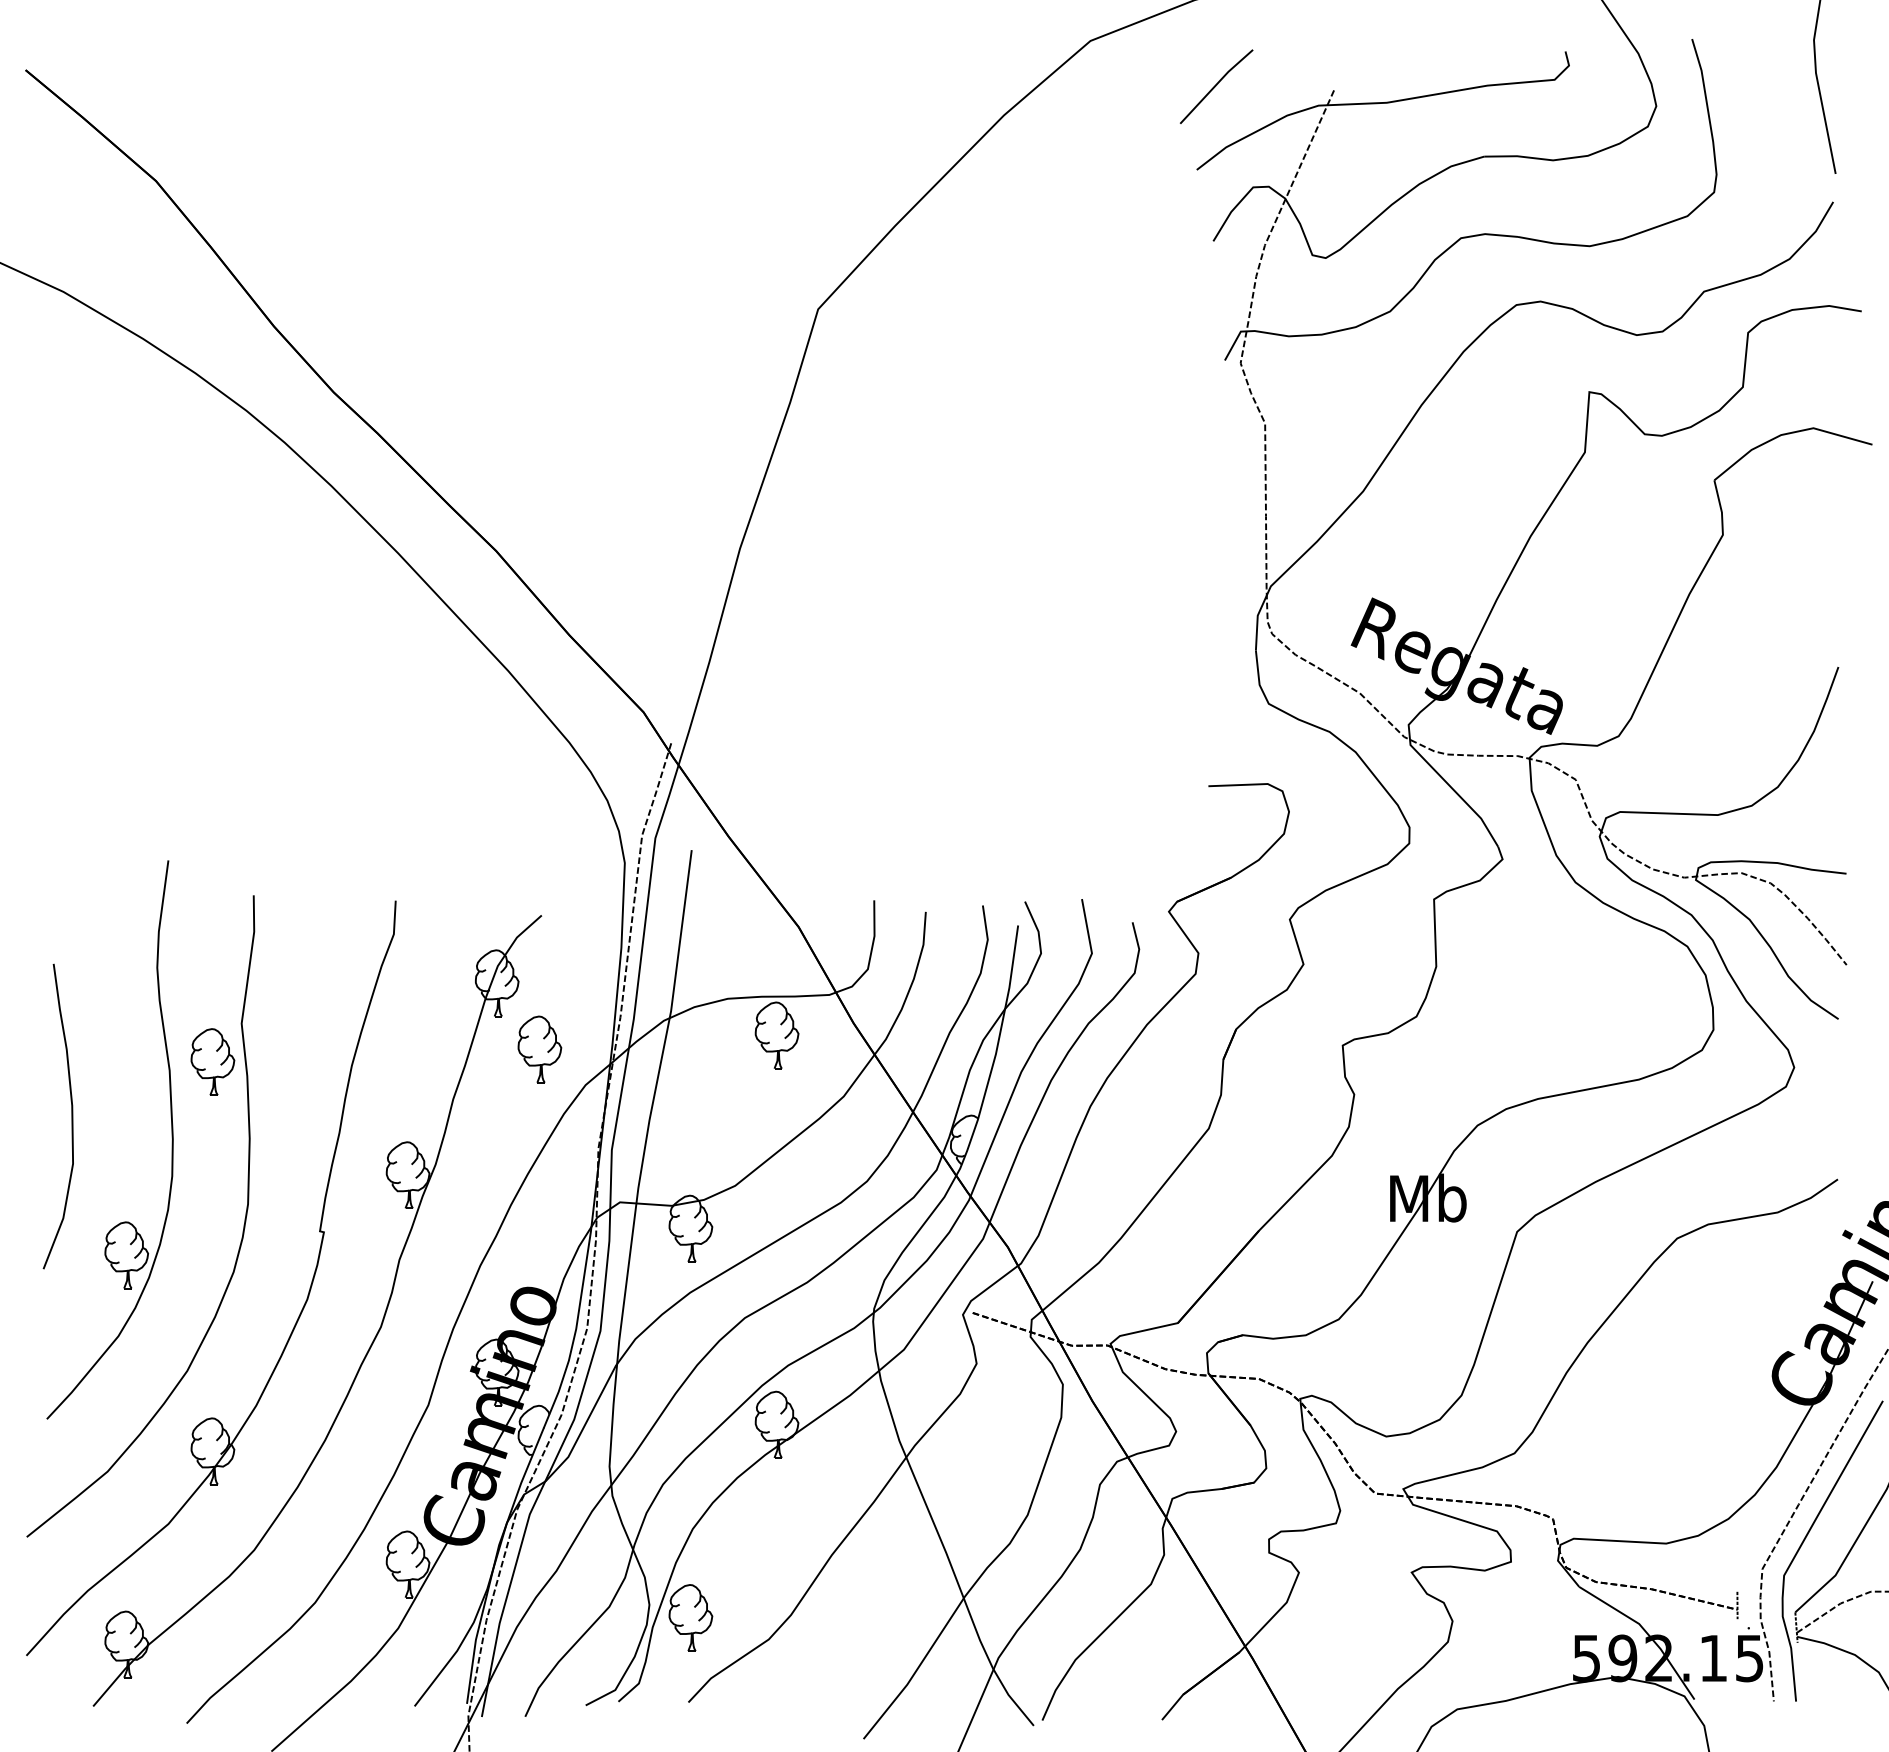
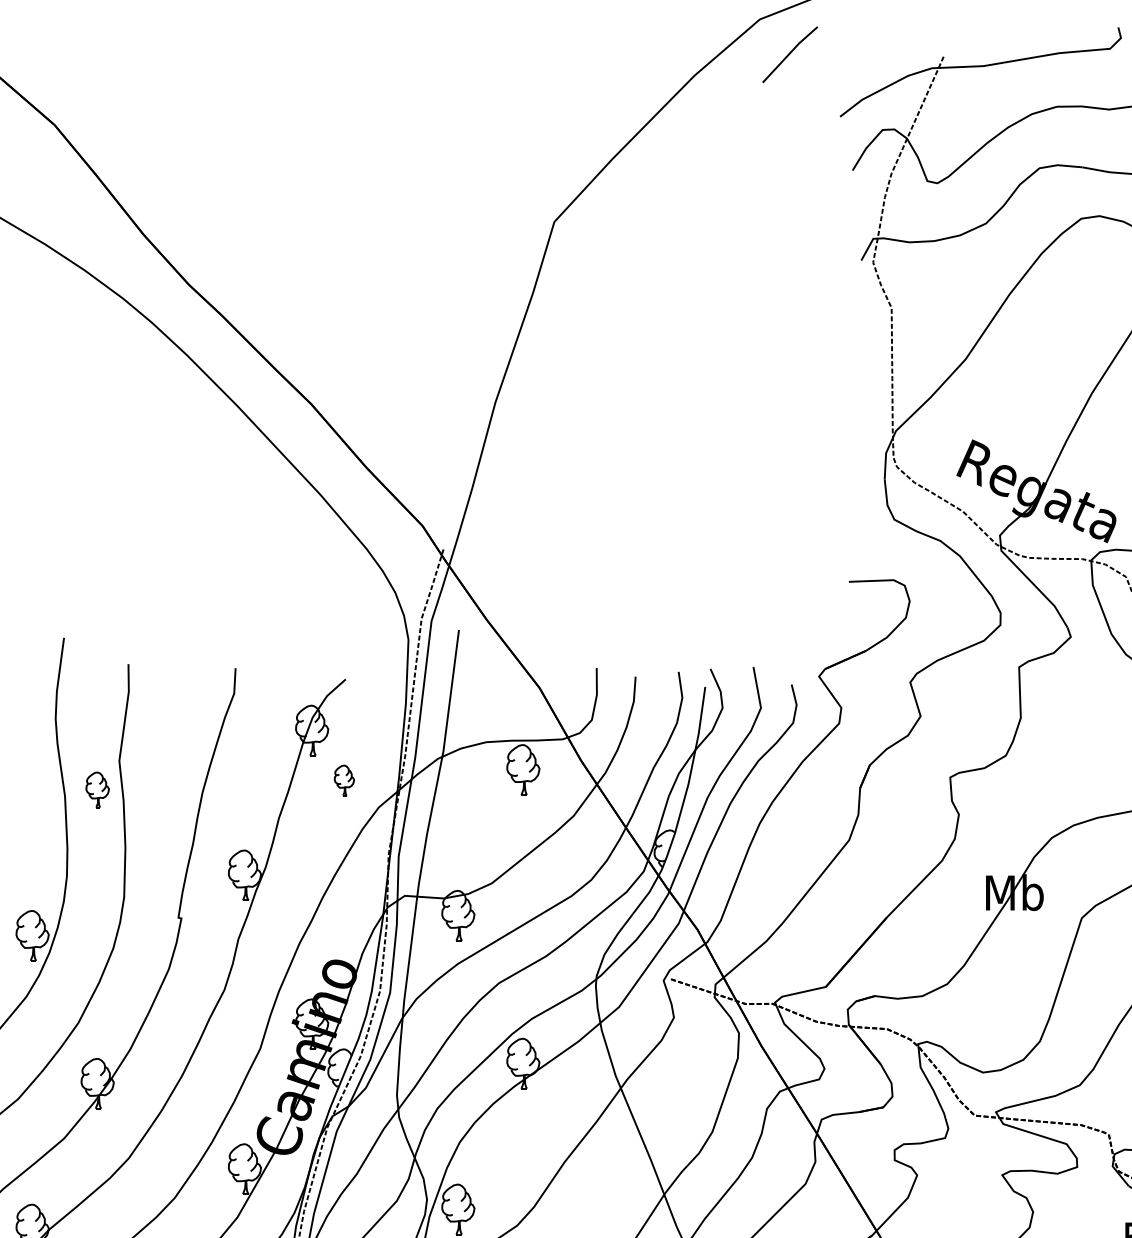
line: (1216, 86) -> (790, 54), moved
part: (539, 1049) -> (344, 780), size x0.6
part: (212, 1061) -> (97, 789), size x0.7

